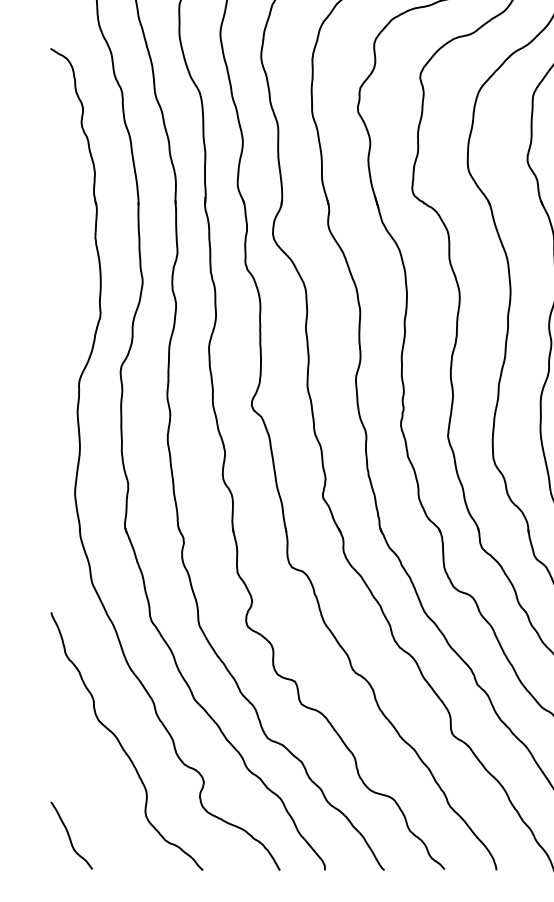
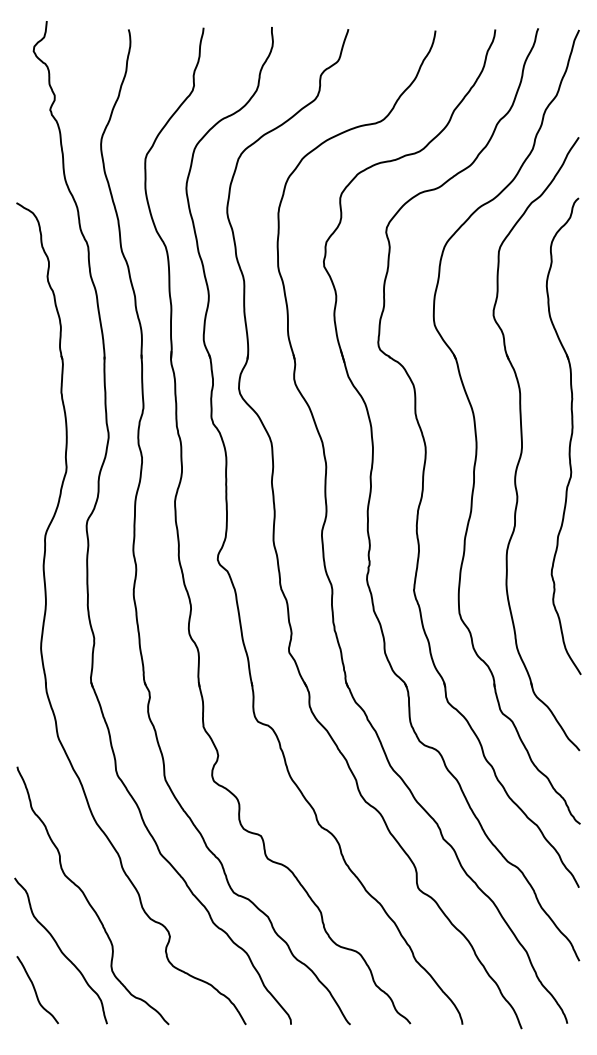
curve: (94, 796) -> (60, 950), added

